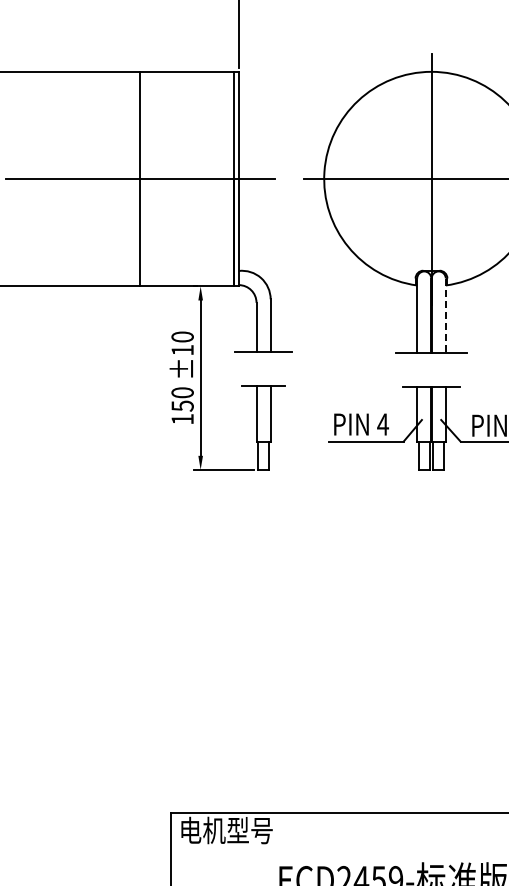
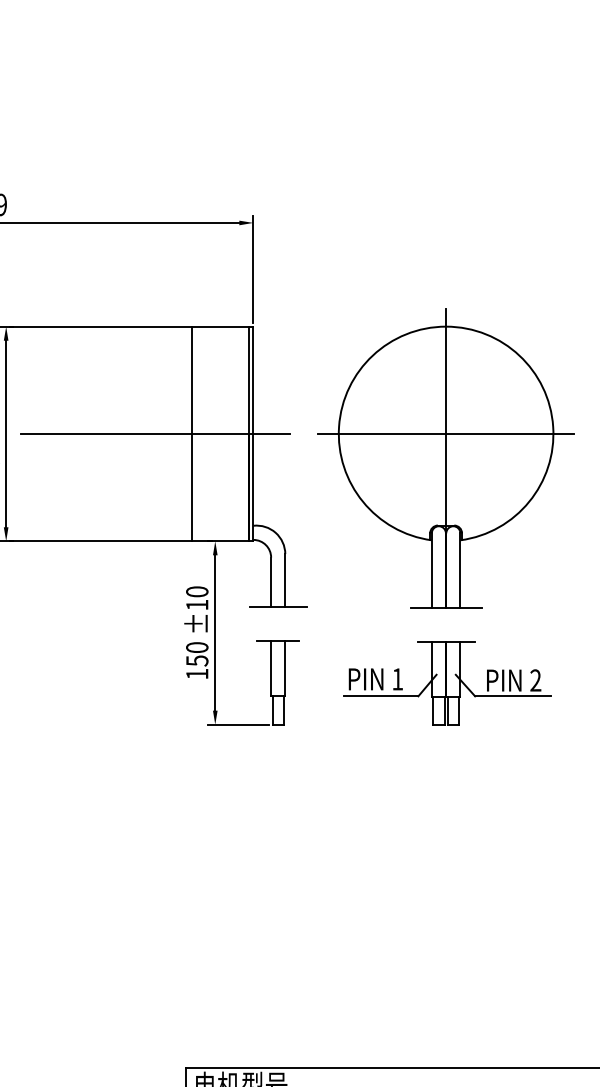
line: (139, 178) -> (191, 433), moved
line: (445, 316) -> (460, 571), dashed -> solid
text: (382, 424) -> (397, 679), 4 -> 1

